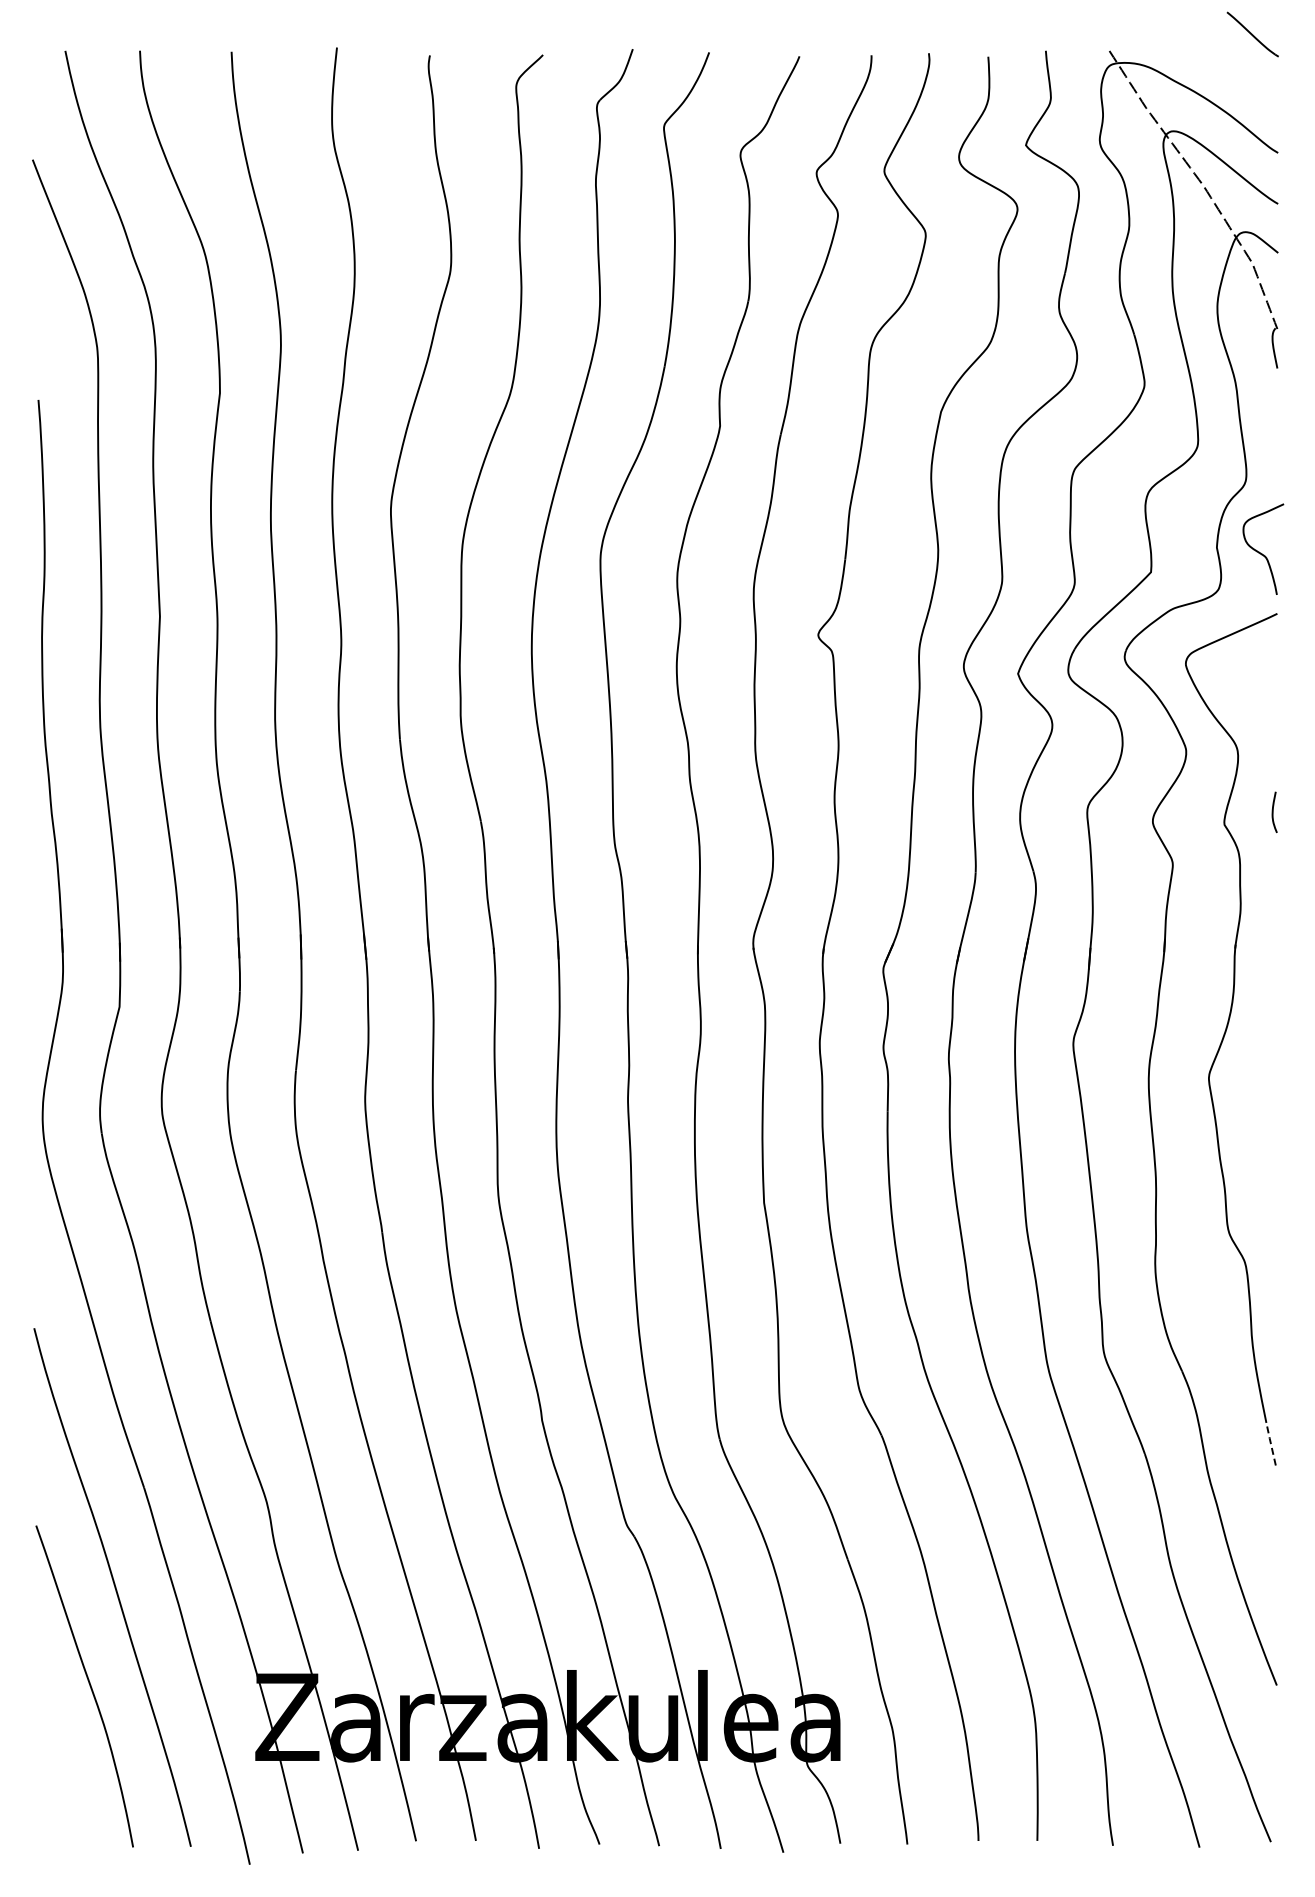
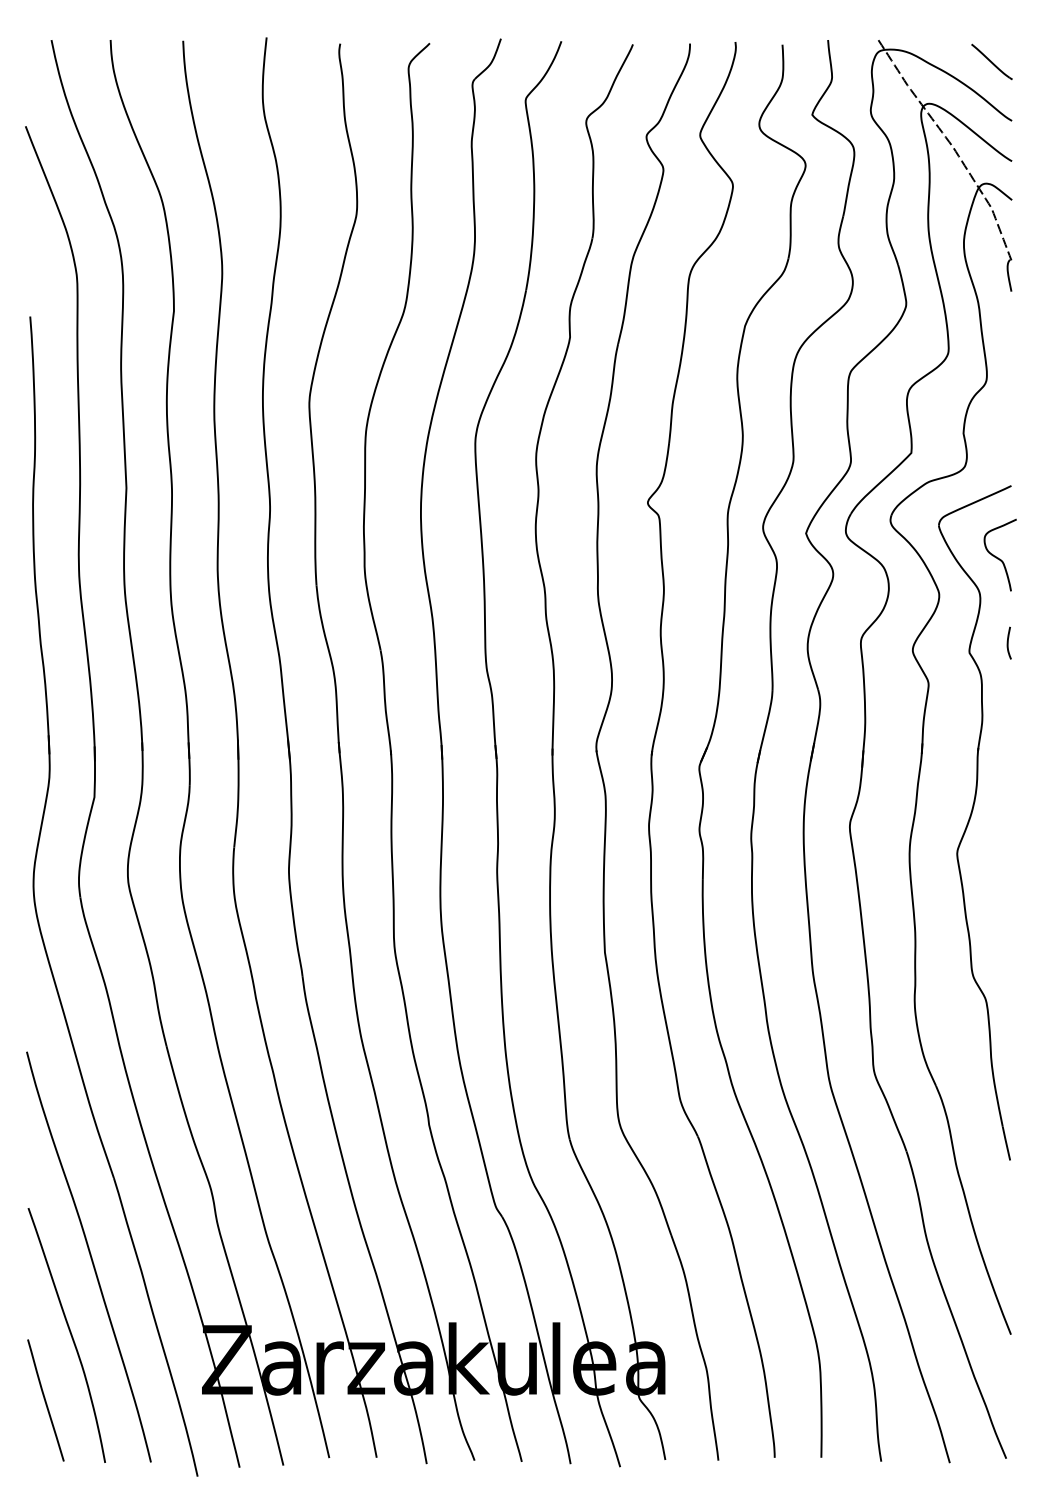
part: (1252, 34) -> (991, 61), moved
curve: (1259, 551) -> (997, 556), moved
line: (1270, 1443) -> (1005, 1143), dashed -> solid
curve: (57, 1768) -> (45, 1400), added

